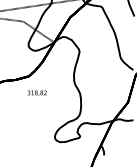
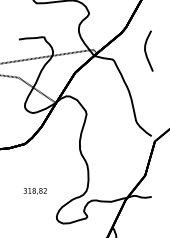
text: (36, 93) -> (34, 191), moved

